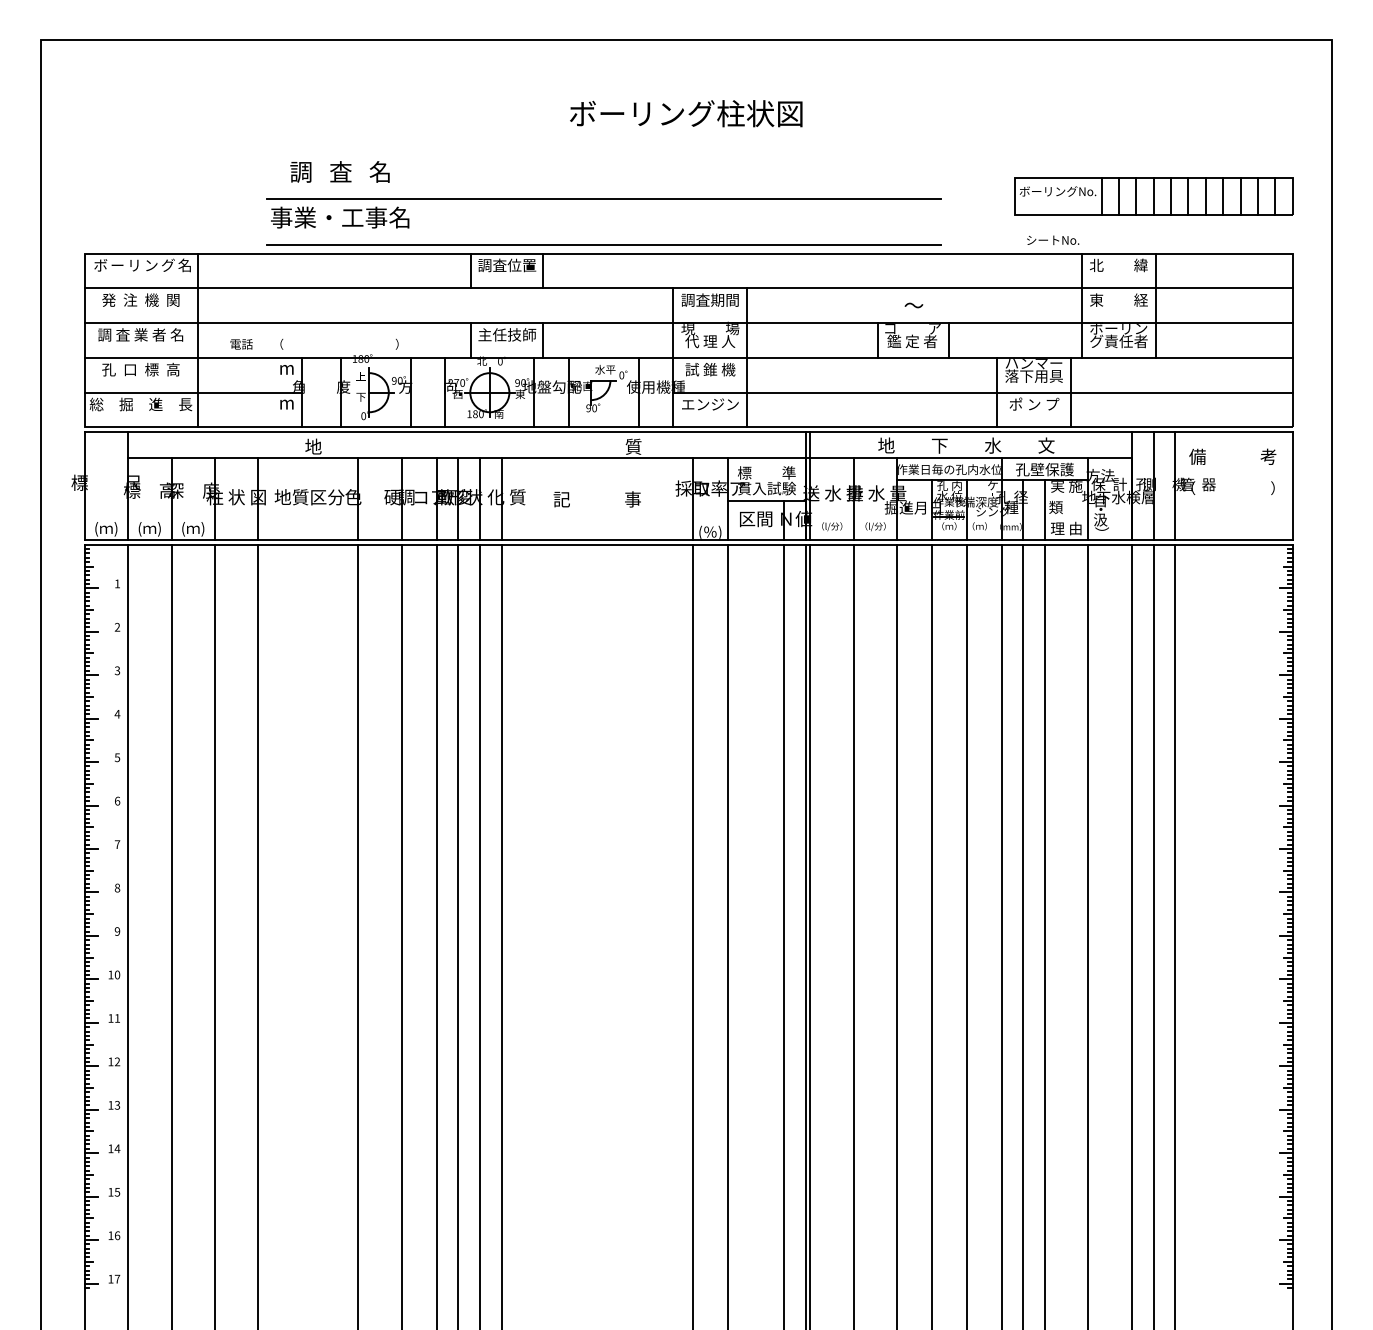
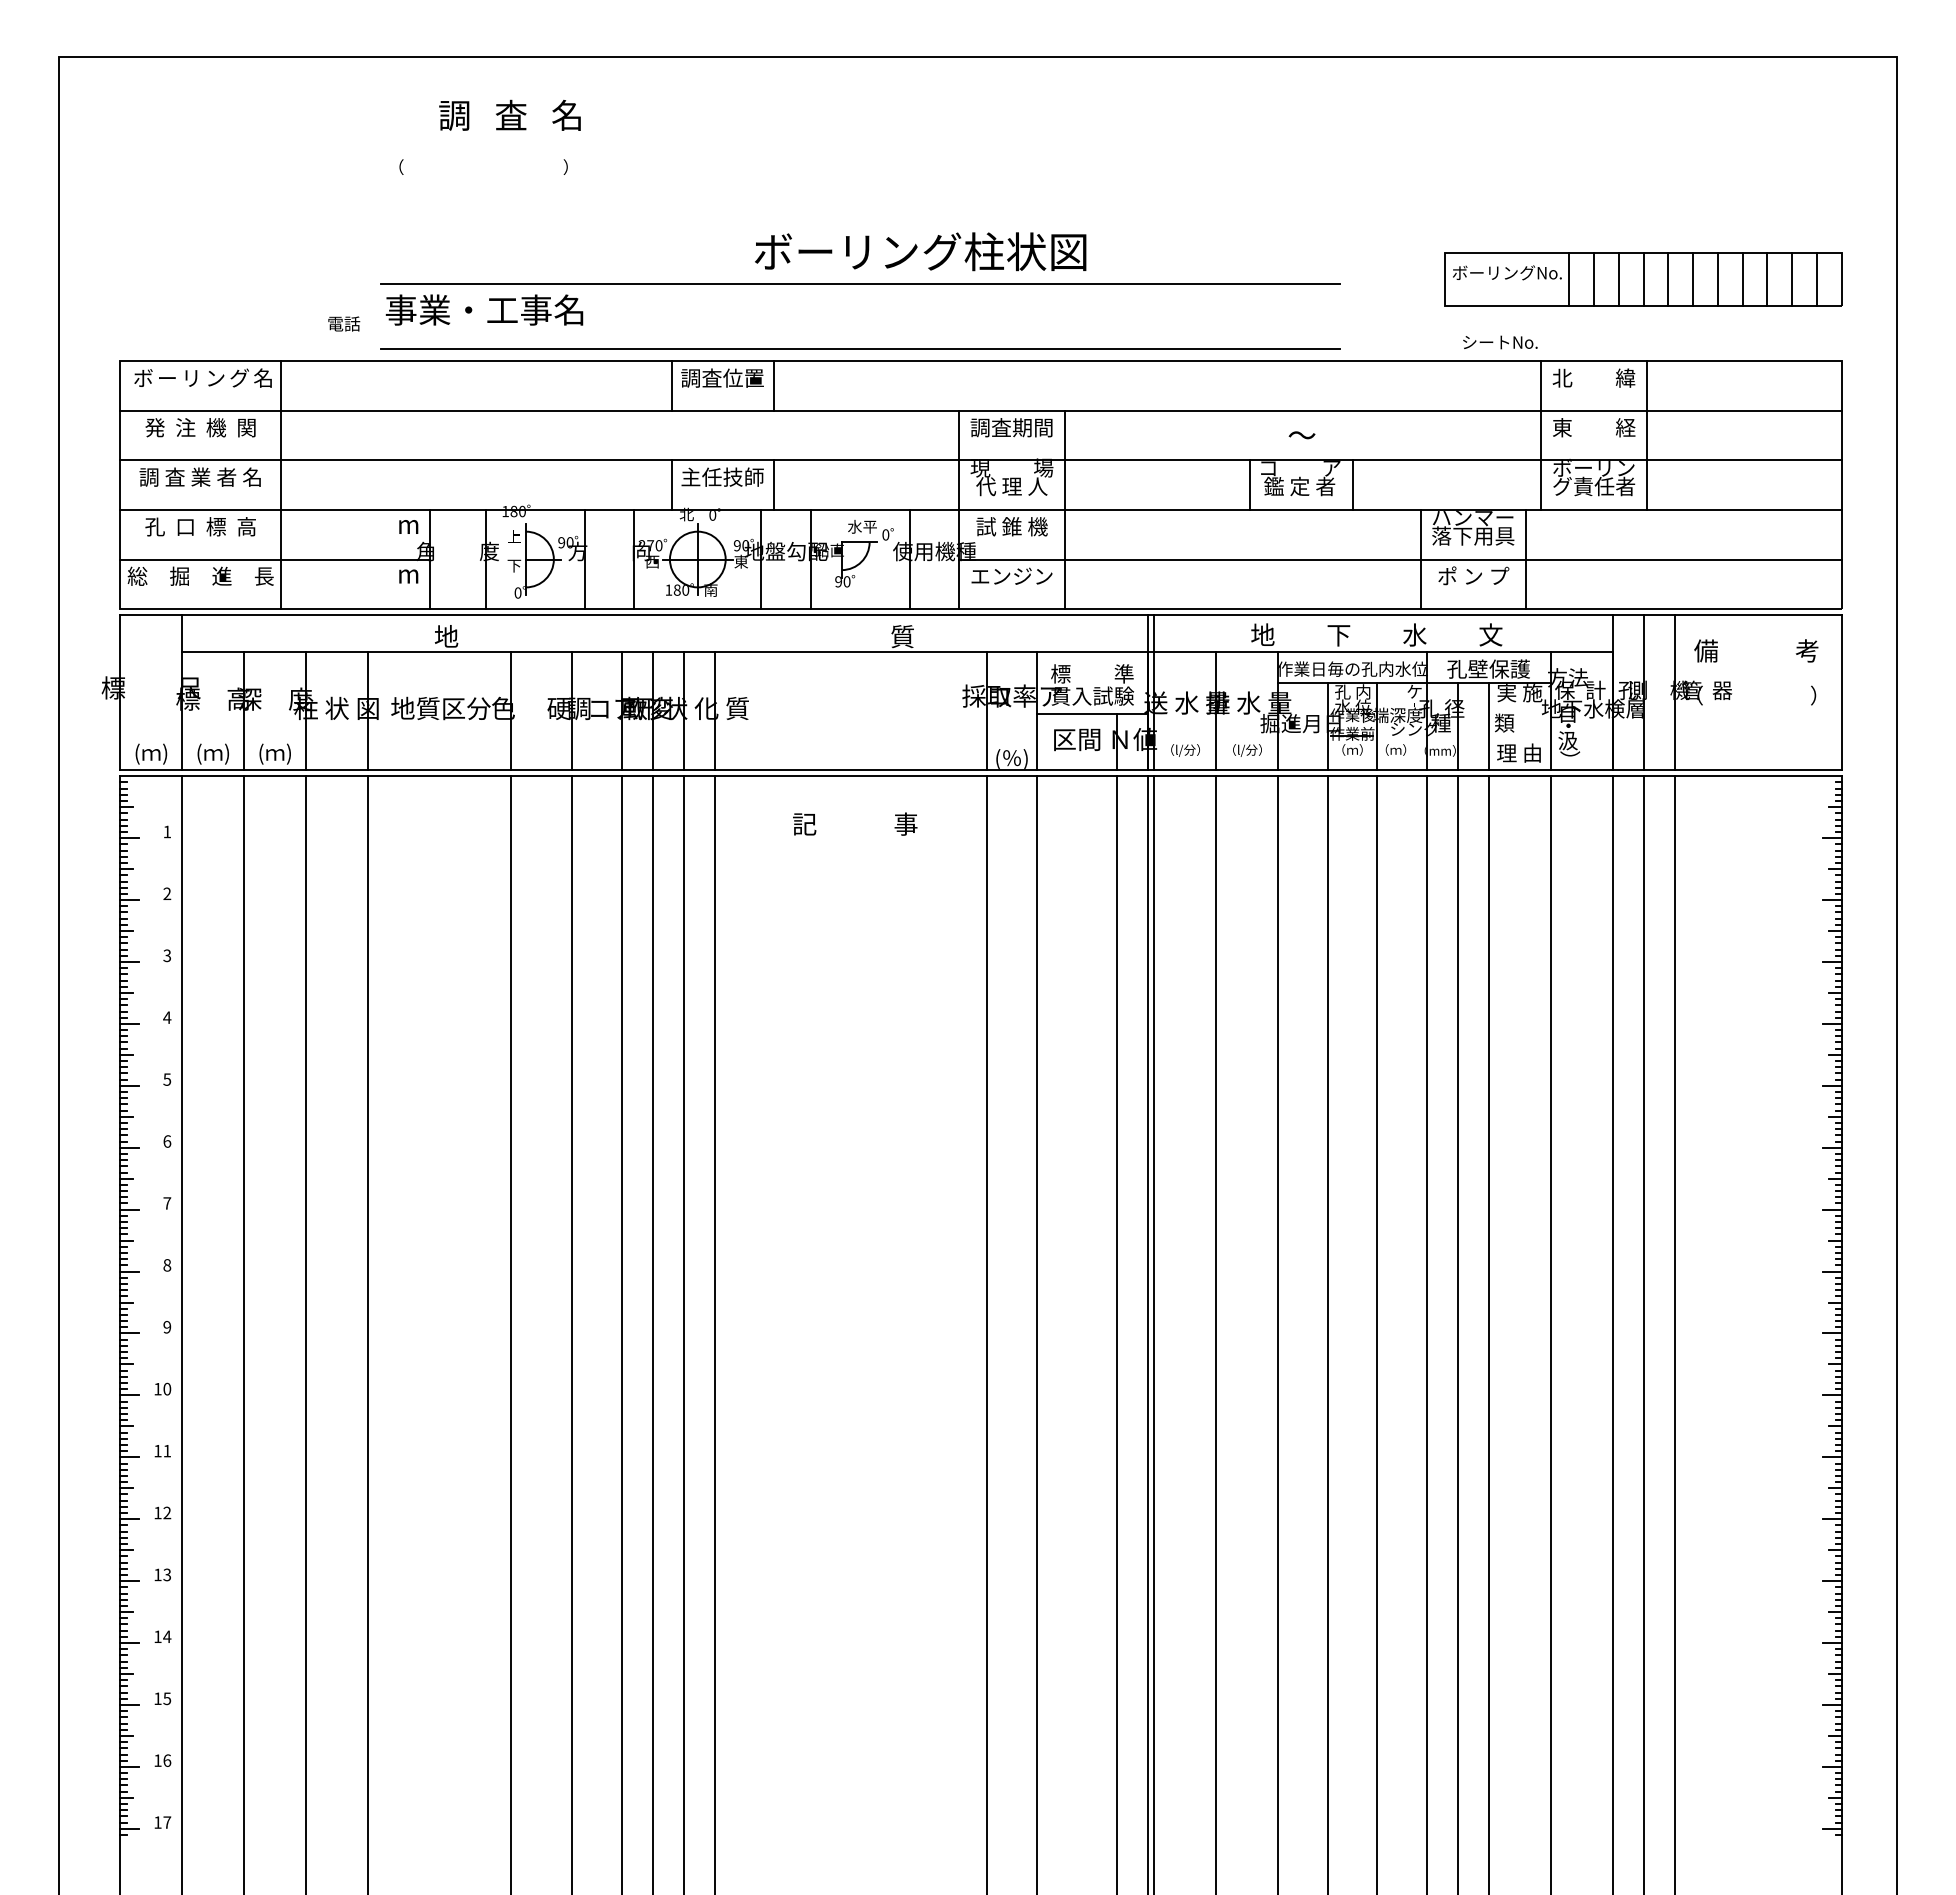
text: (686, 113) -> (921, 251), moved
text: (339, 171) -> (509, 114), moved
text: (339, 343) -> (483, 165), moved
text: (241, 344) -> (343, 324), moved
text: (596, 499) -> (854, 824), moved

